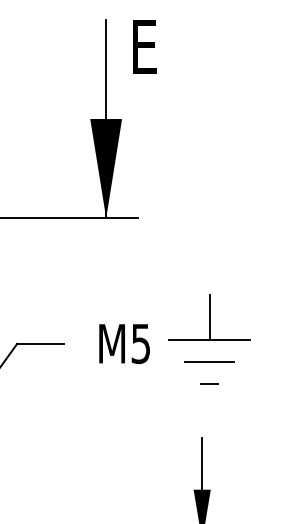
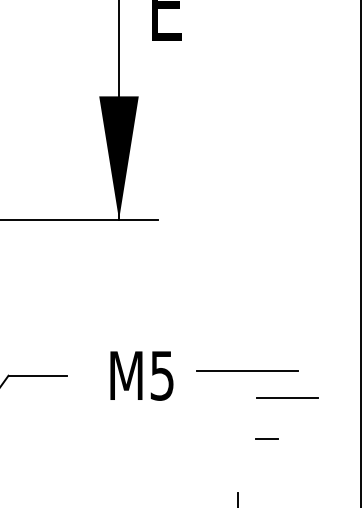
line: (209, 317) -> (247, 343), removed
line: (209, 361) -> (287, 397), moved
line: (209, 383) -> (267, 438), moved

